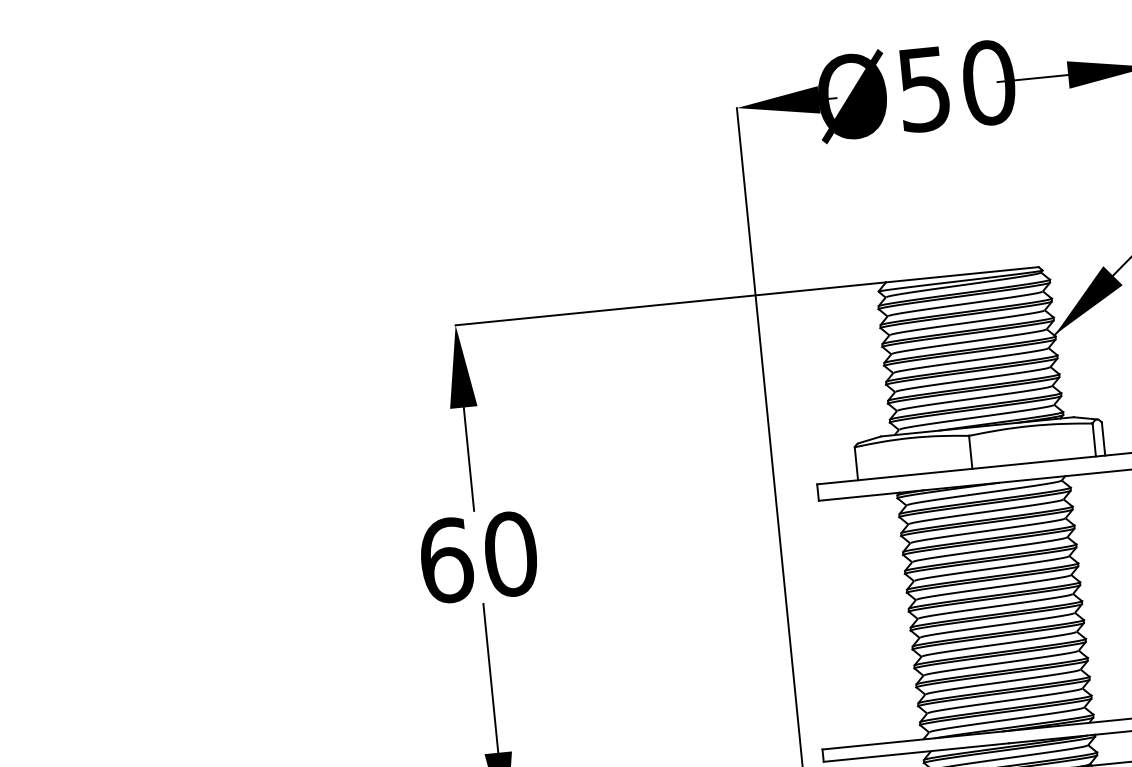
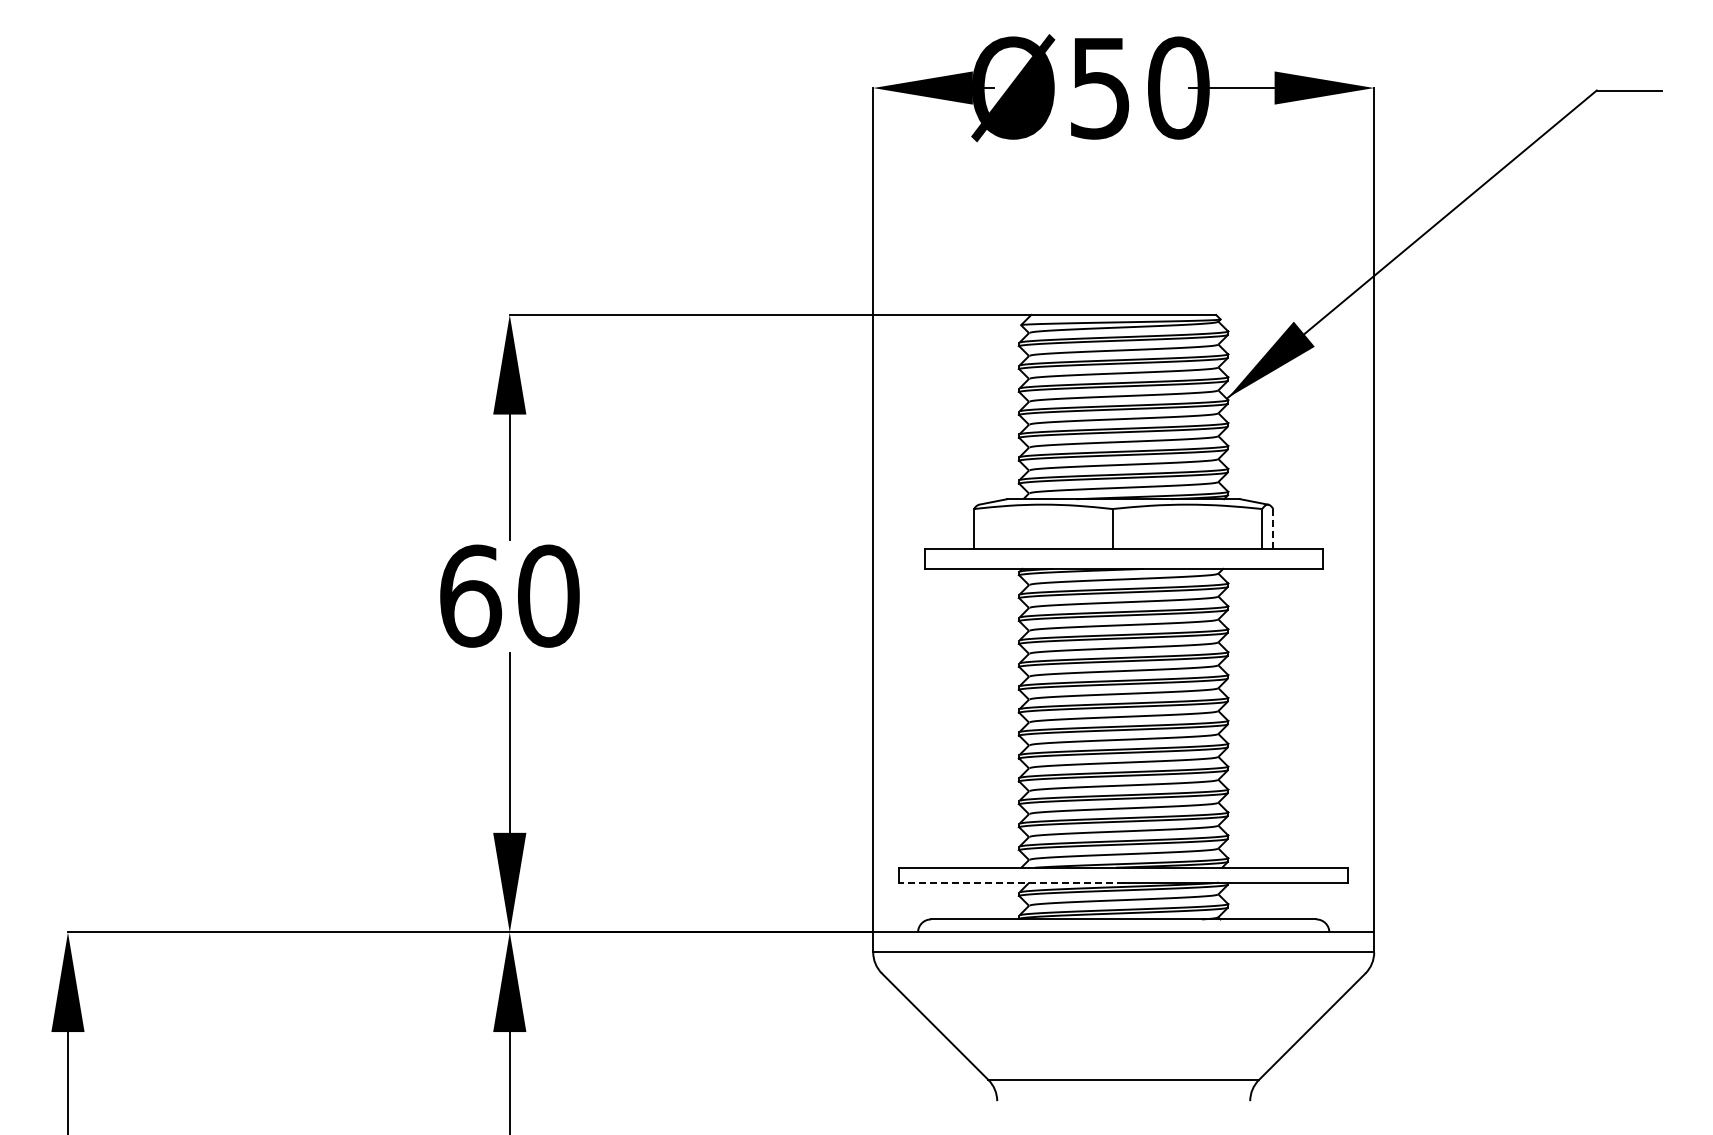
line: (1103, 439) -> (1273, 529), solid -> dashed
line: (915, 752) -> (1010, 882), solid -> dashed

